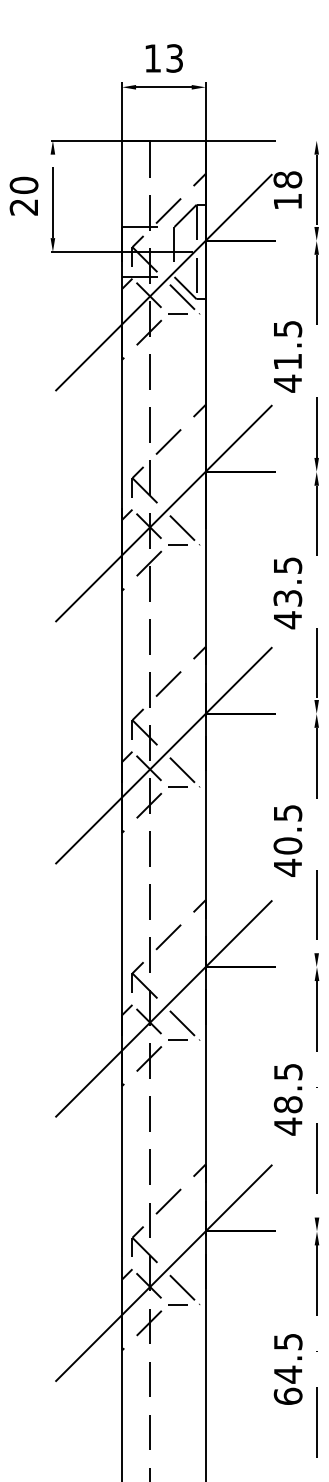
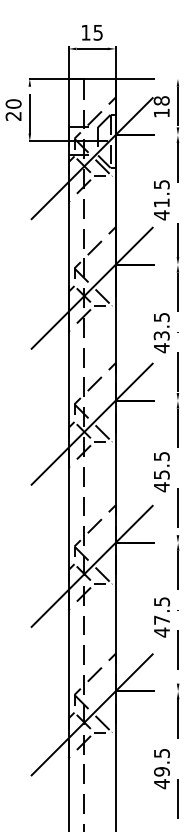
text: (175, 56) -> (98, 31), 13 -> 15
text: (287, 845) -> (161, 474), 40.5 -> 45.5
text: (287, 1103) -> (161, 619), 48.5 -> 47.5
text: (287, 1384) -> (161, 777), 64.5 -> 49.5

